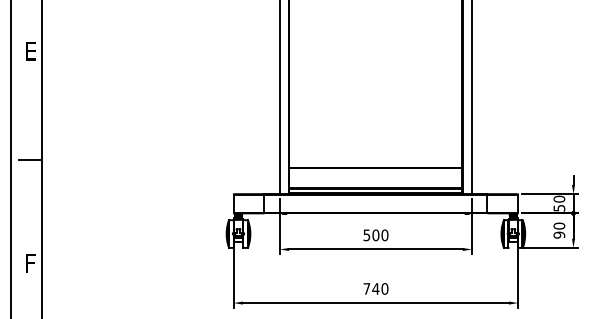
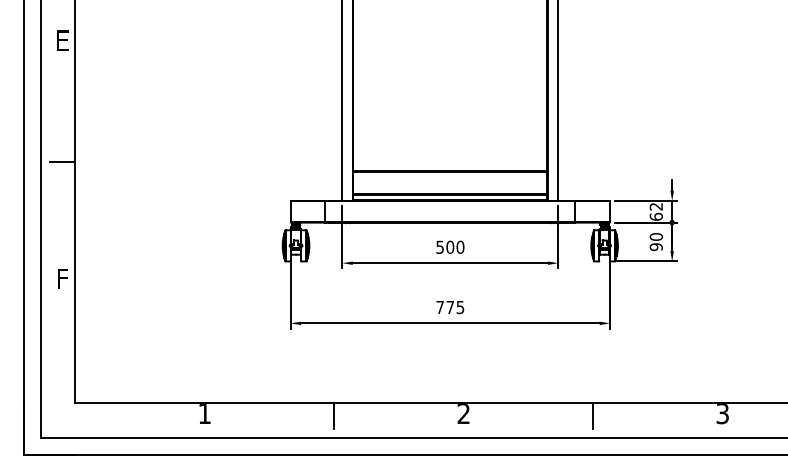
text: (558, 203) -> (655, 211), 50 -> 62
text: (380, 288) -> (455, 307), 740 -> 775

